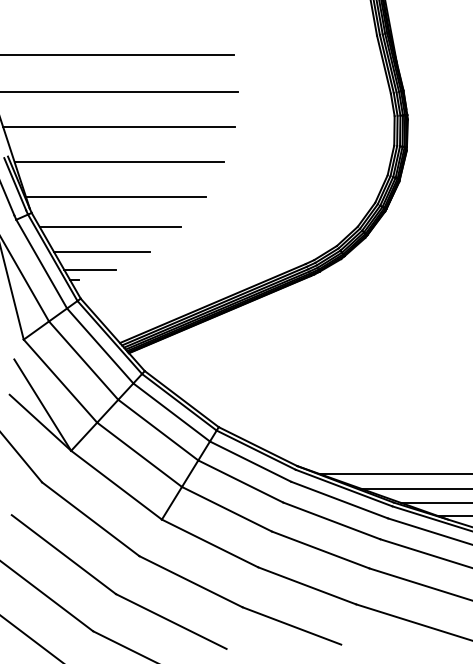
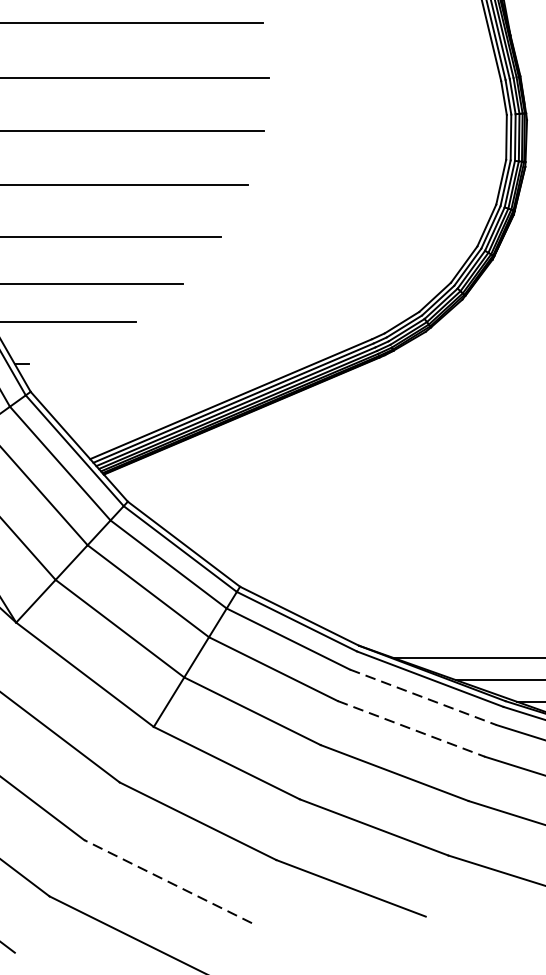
line: (89, 270) -> (43, 349), removed
line: (339, 500) -> (423, 697), solid -> dashed
line: (331, 520) -> (411, 728), solid -> dashed
line: (171, 621) -> (168, 881), solid -> dashed

